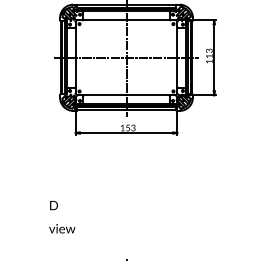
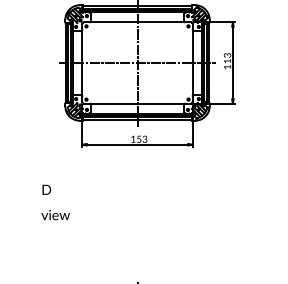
text: (62, 217) -> (55, 202), moved

